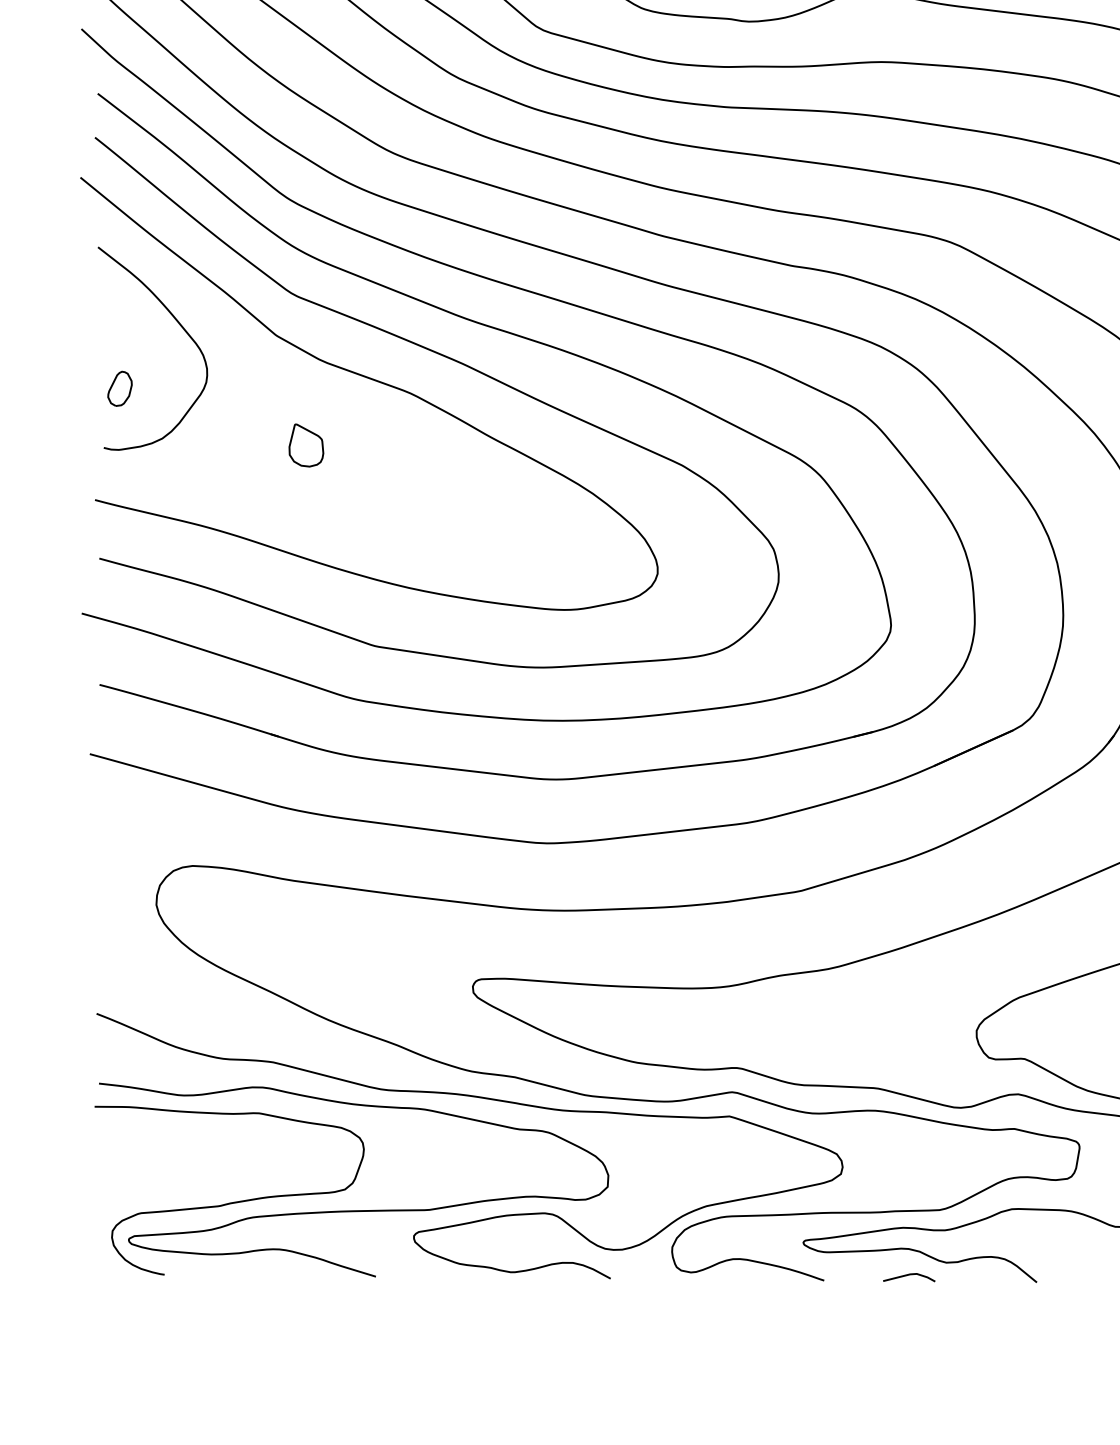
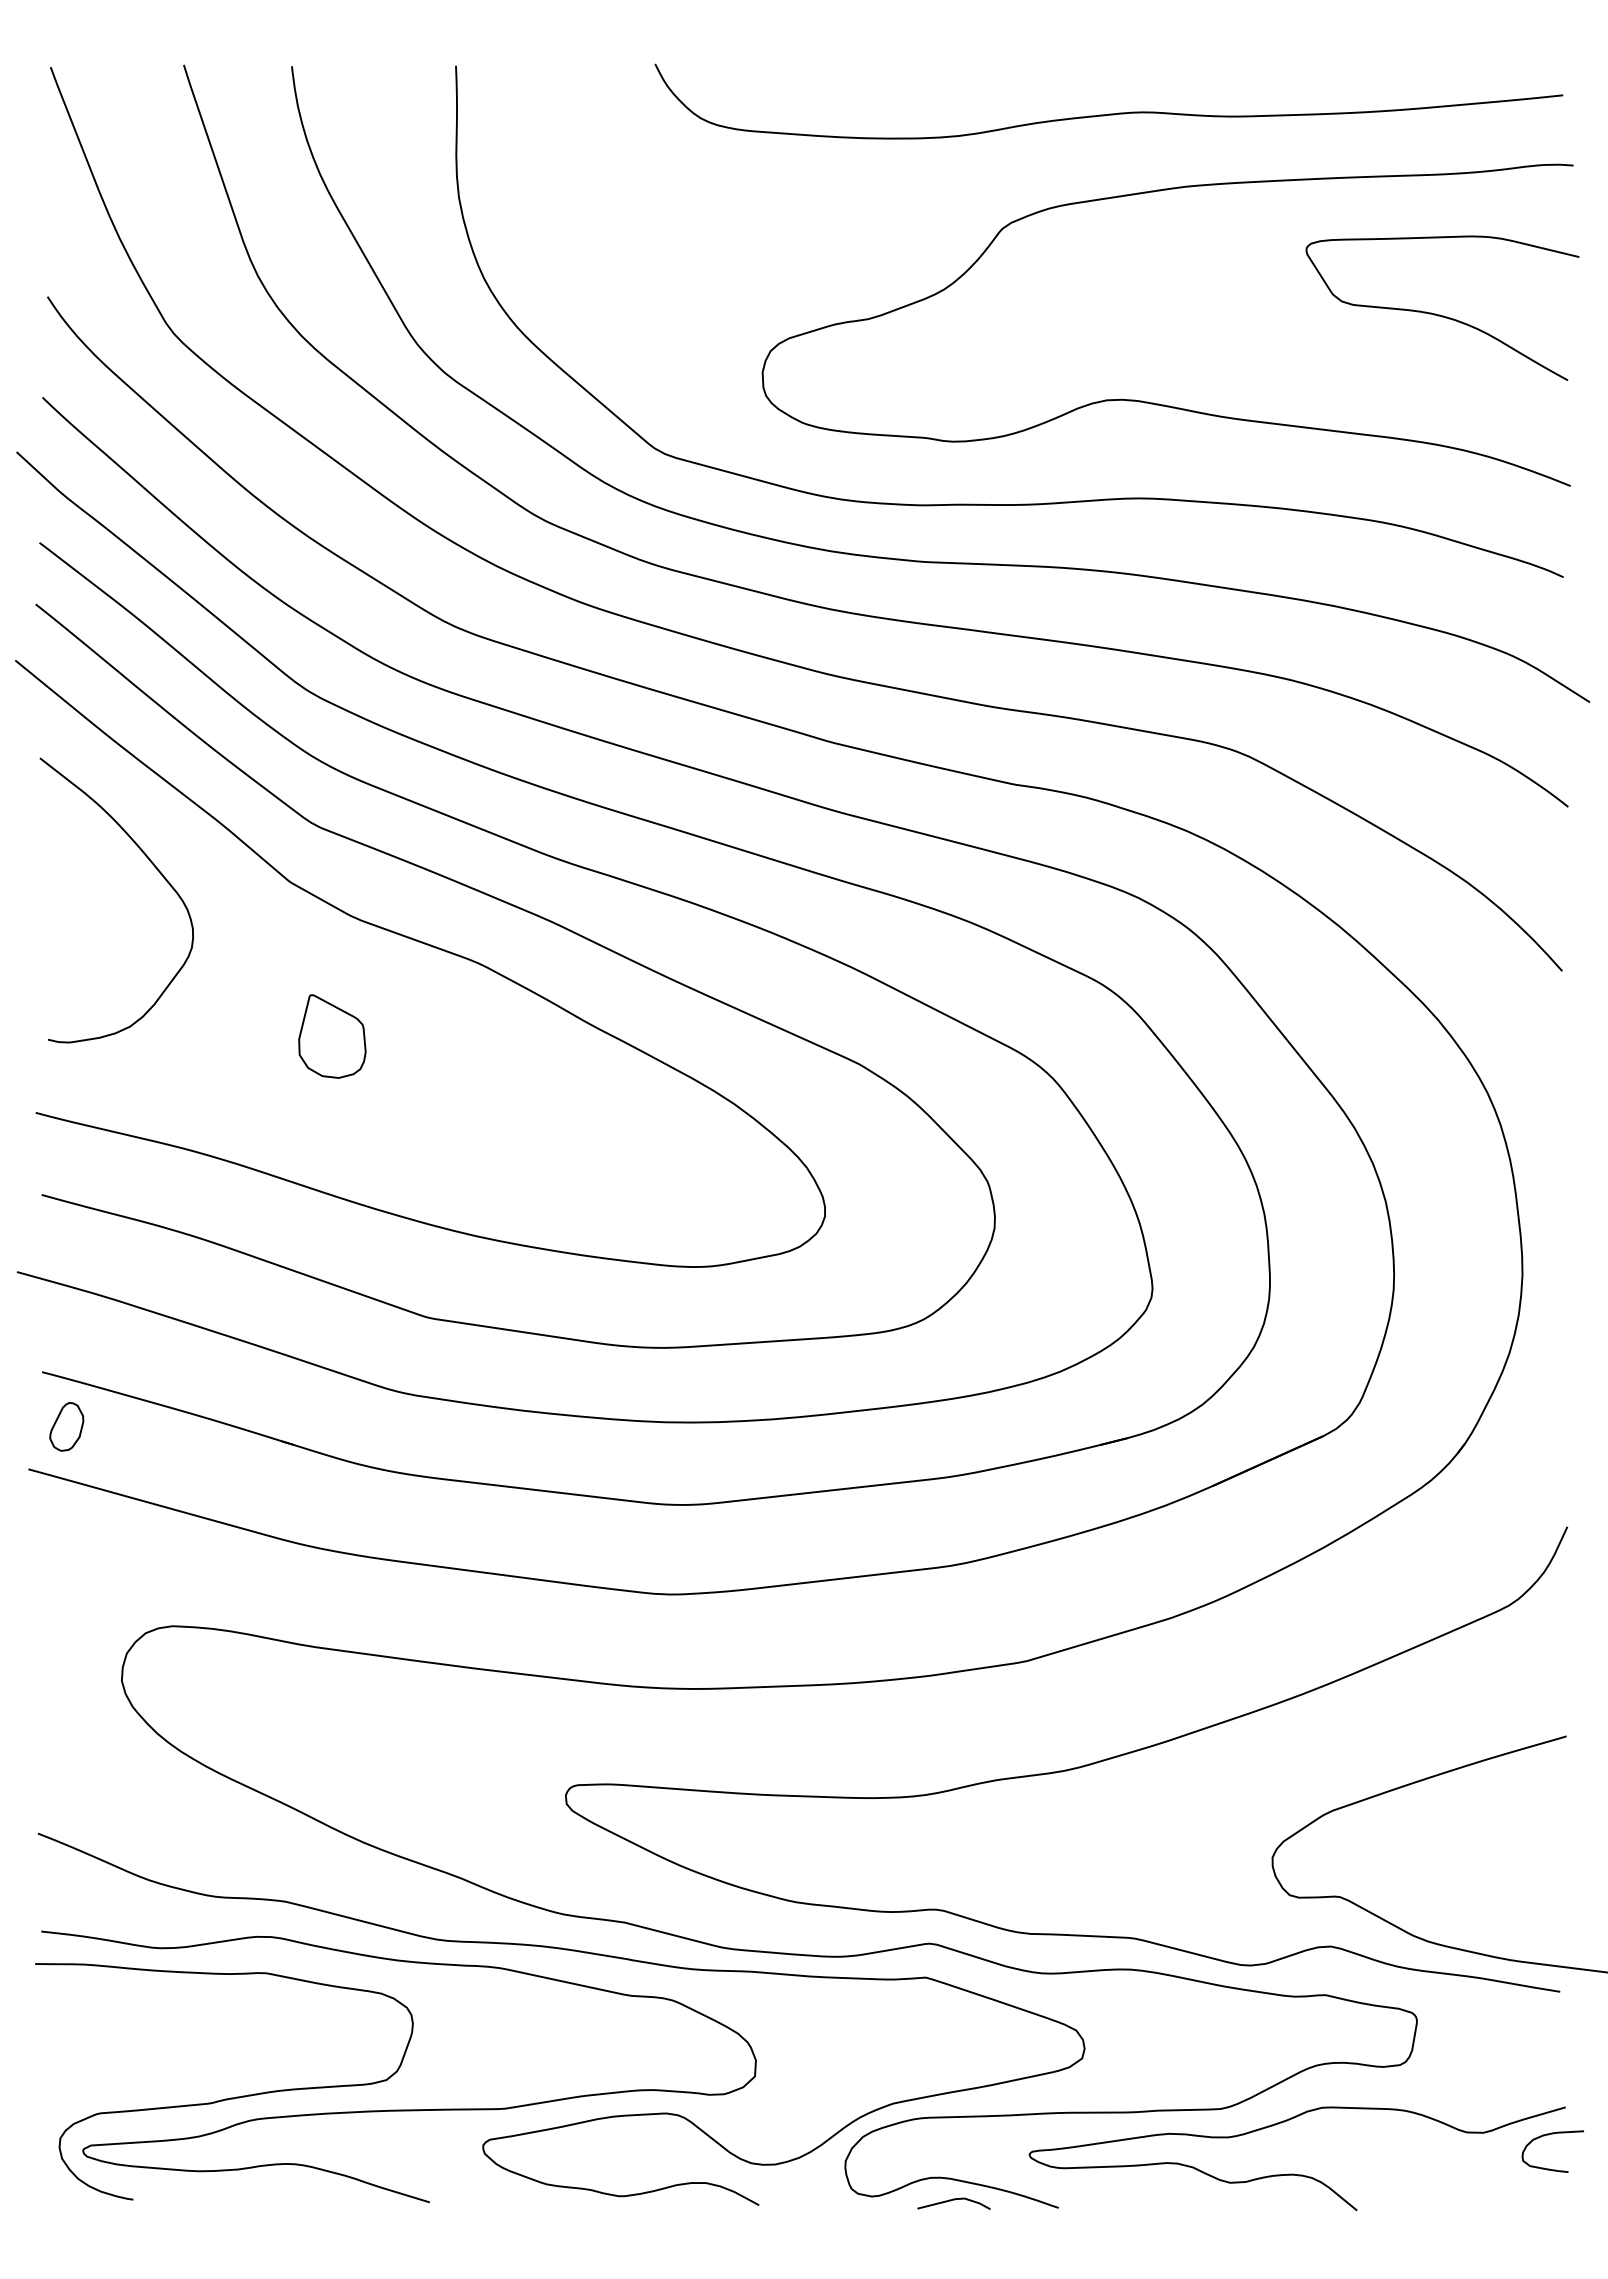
part: (119, 388) -> (66, 1426), moved
part: (305, 444) -> (331, 1035), size x1.4
line: (907, 1276) -> (951, 2201), moved

